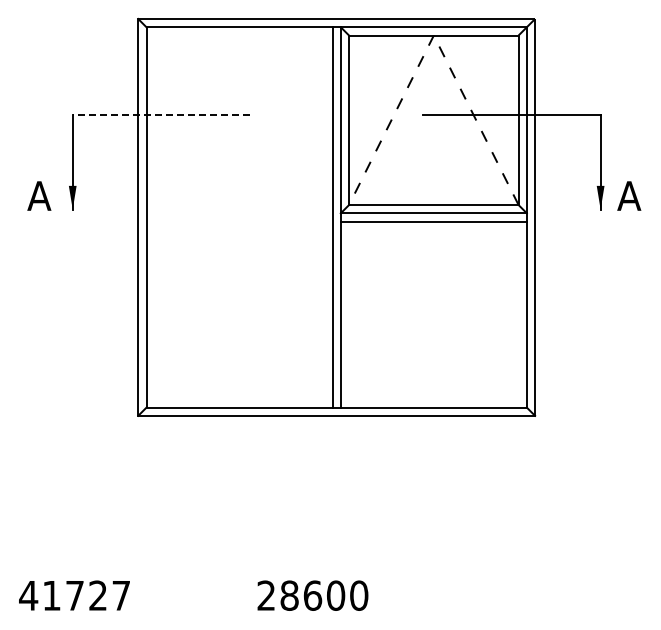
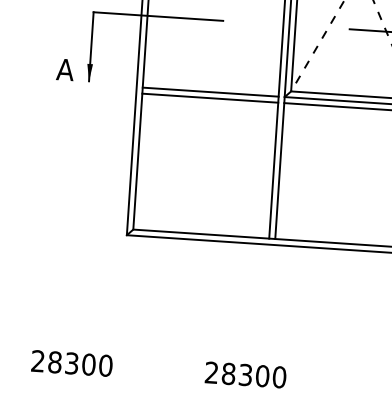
line: (161, 115) -> (158, 16), dashed -> solid
line: (239, 213) -> (210, 92), added
line: (239, 221) -> (210, 98), added
text: (74, 595) -> (71, 363), 41727 -> 28300
text: (312, 595) -> (245, 374), 28600 -> 28300

